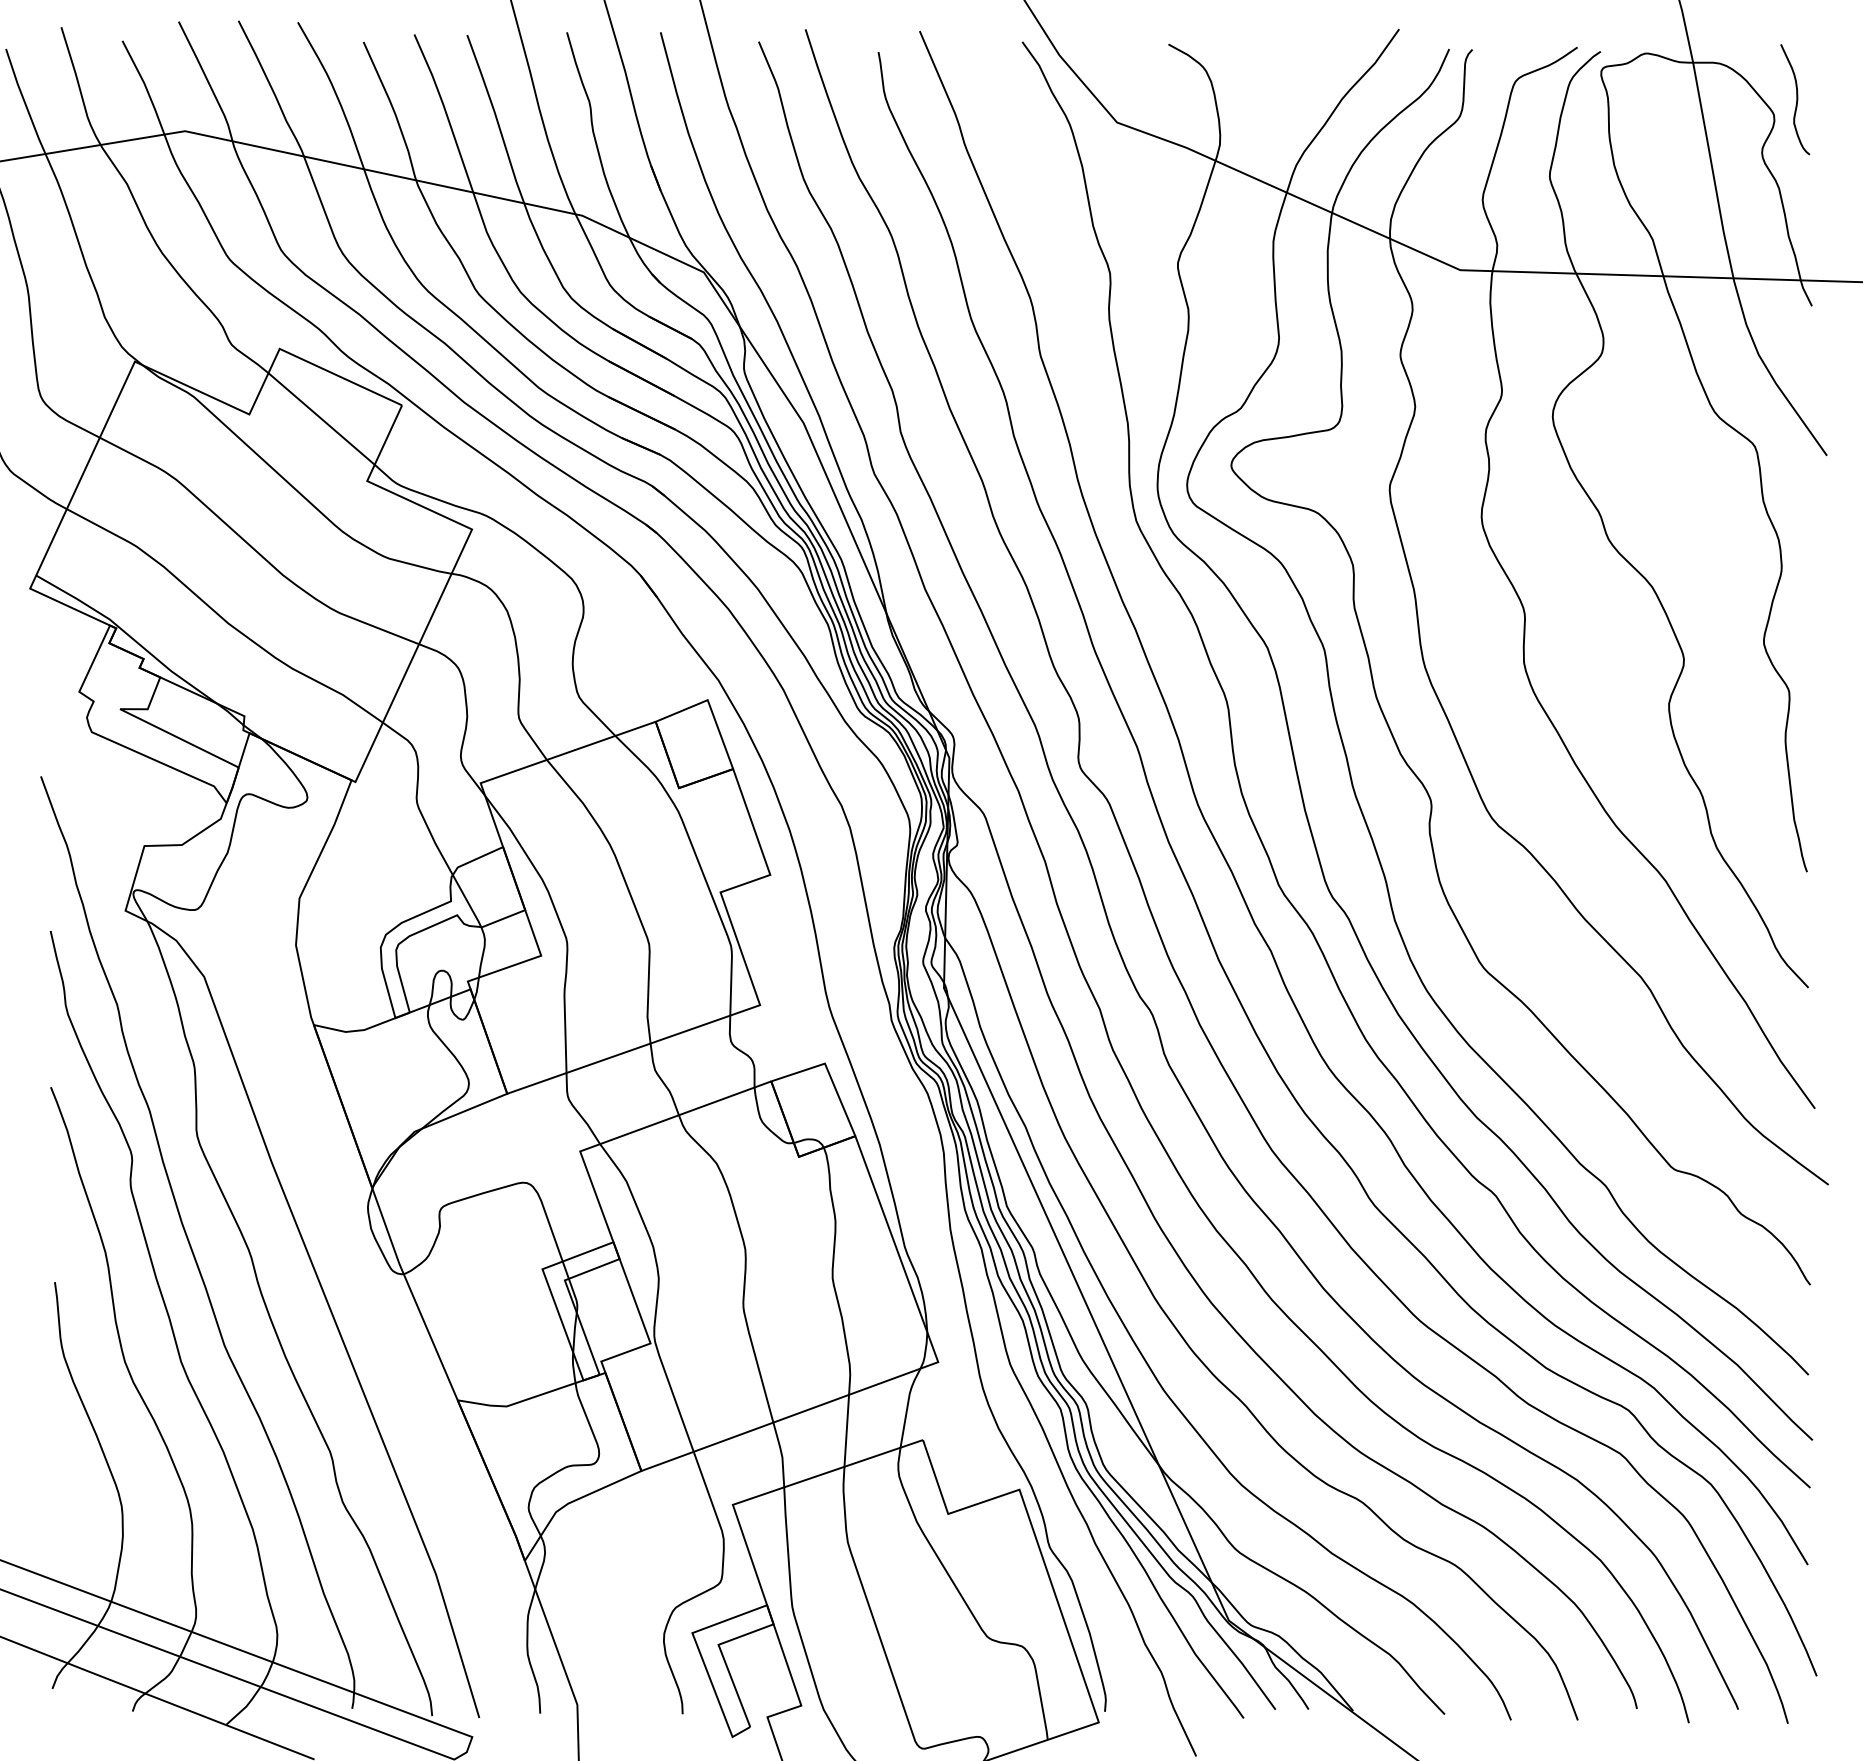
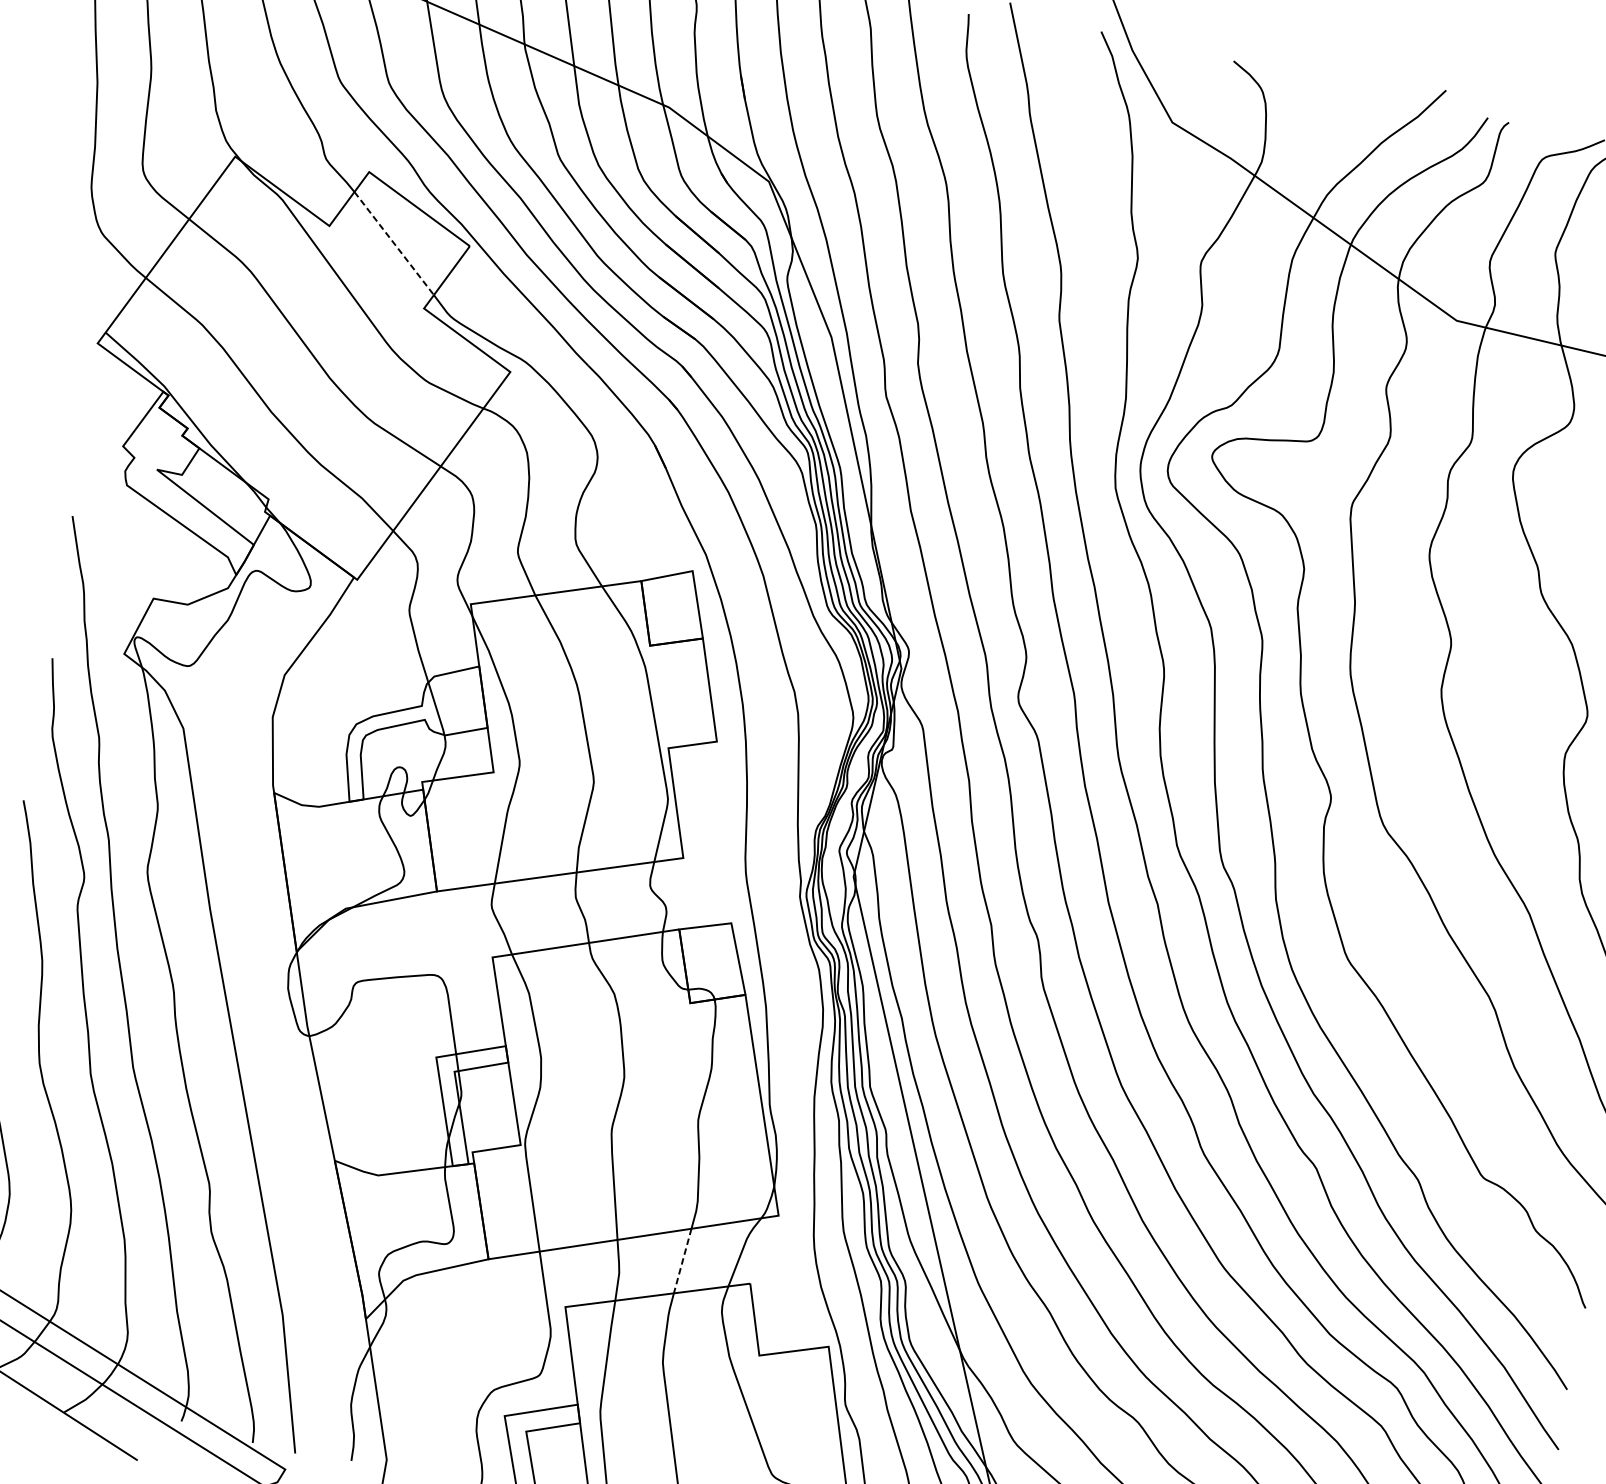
line: (322, 419) -> (394, 244), solid -> dashed
line: (846, 1431) -> (682, 1261), solid -> dashed

